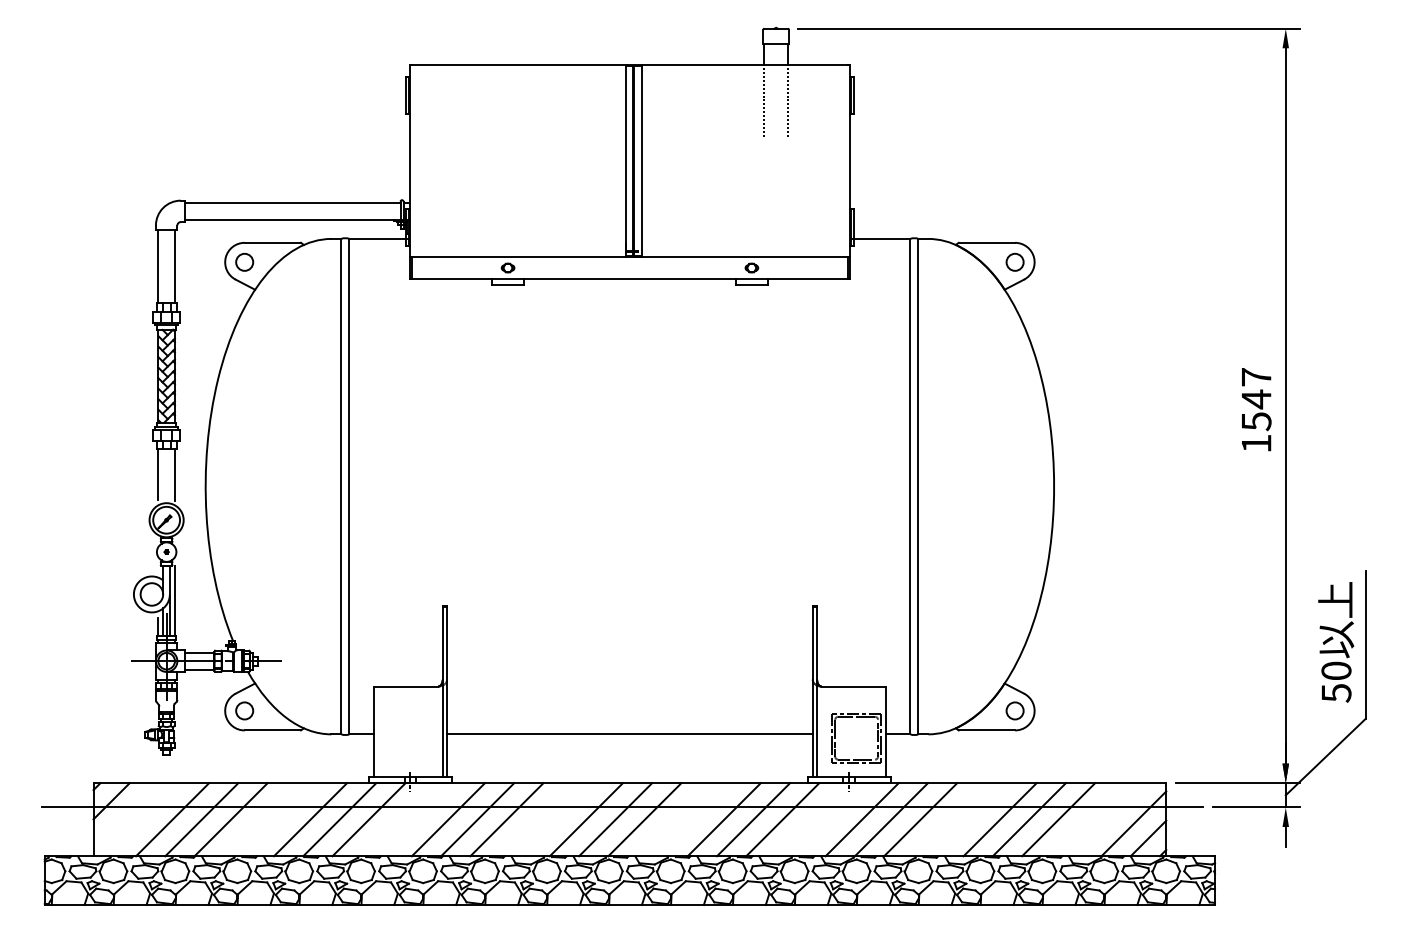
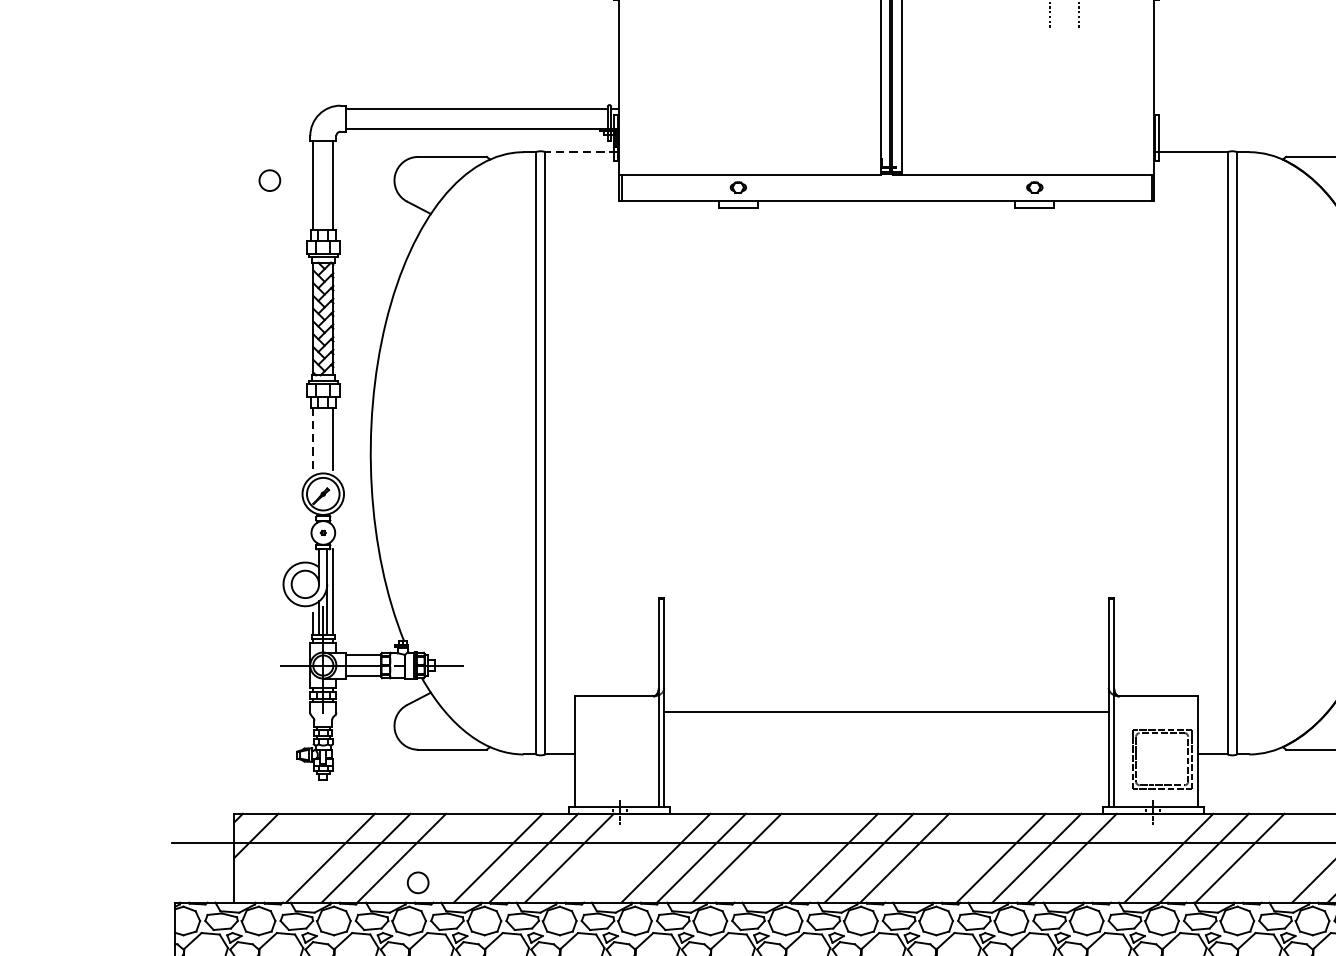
line: (379, 238) -> (582, 151), solid -> dashed
circle: (244, 261) -> (269, 179), moved
line: (158, 474) -> (313, 438), solid -> dashed
circle: (244, 710) -> (417, 882), moved
line: (629, 734) -> (885, 712), moved

